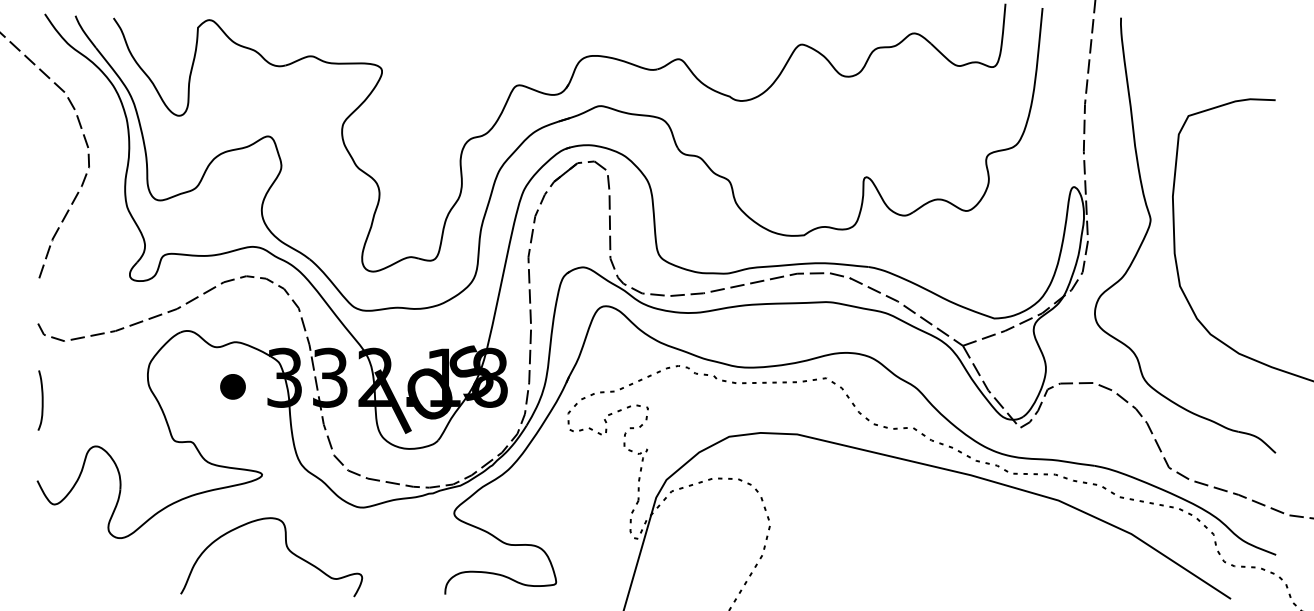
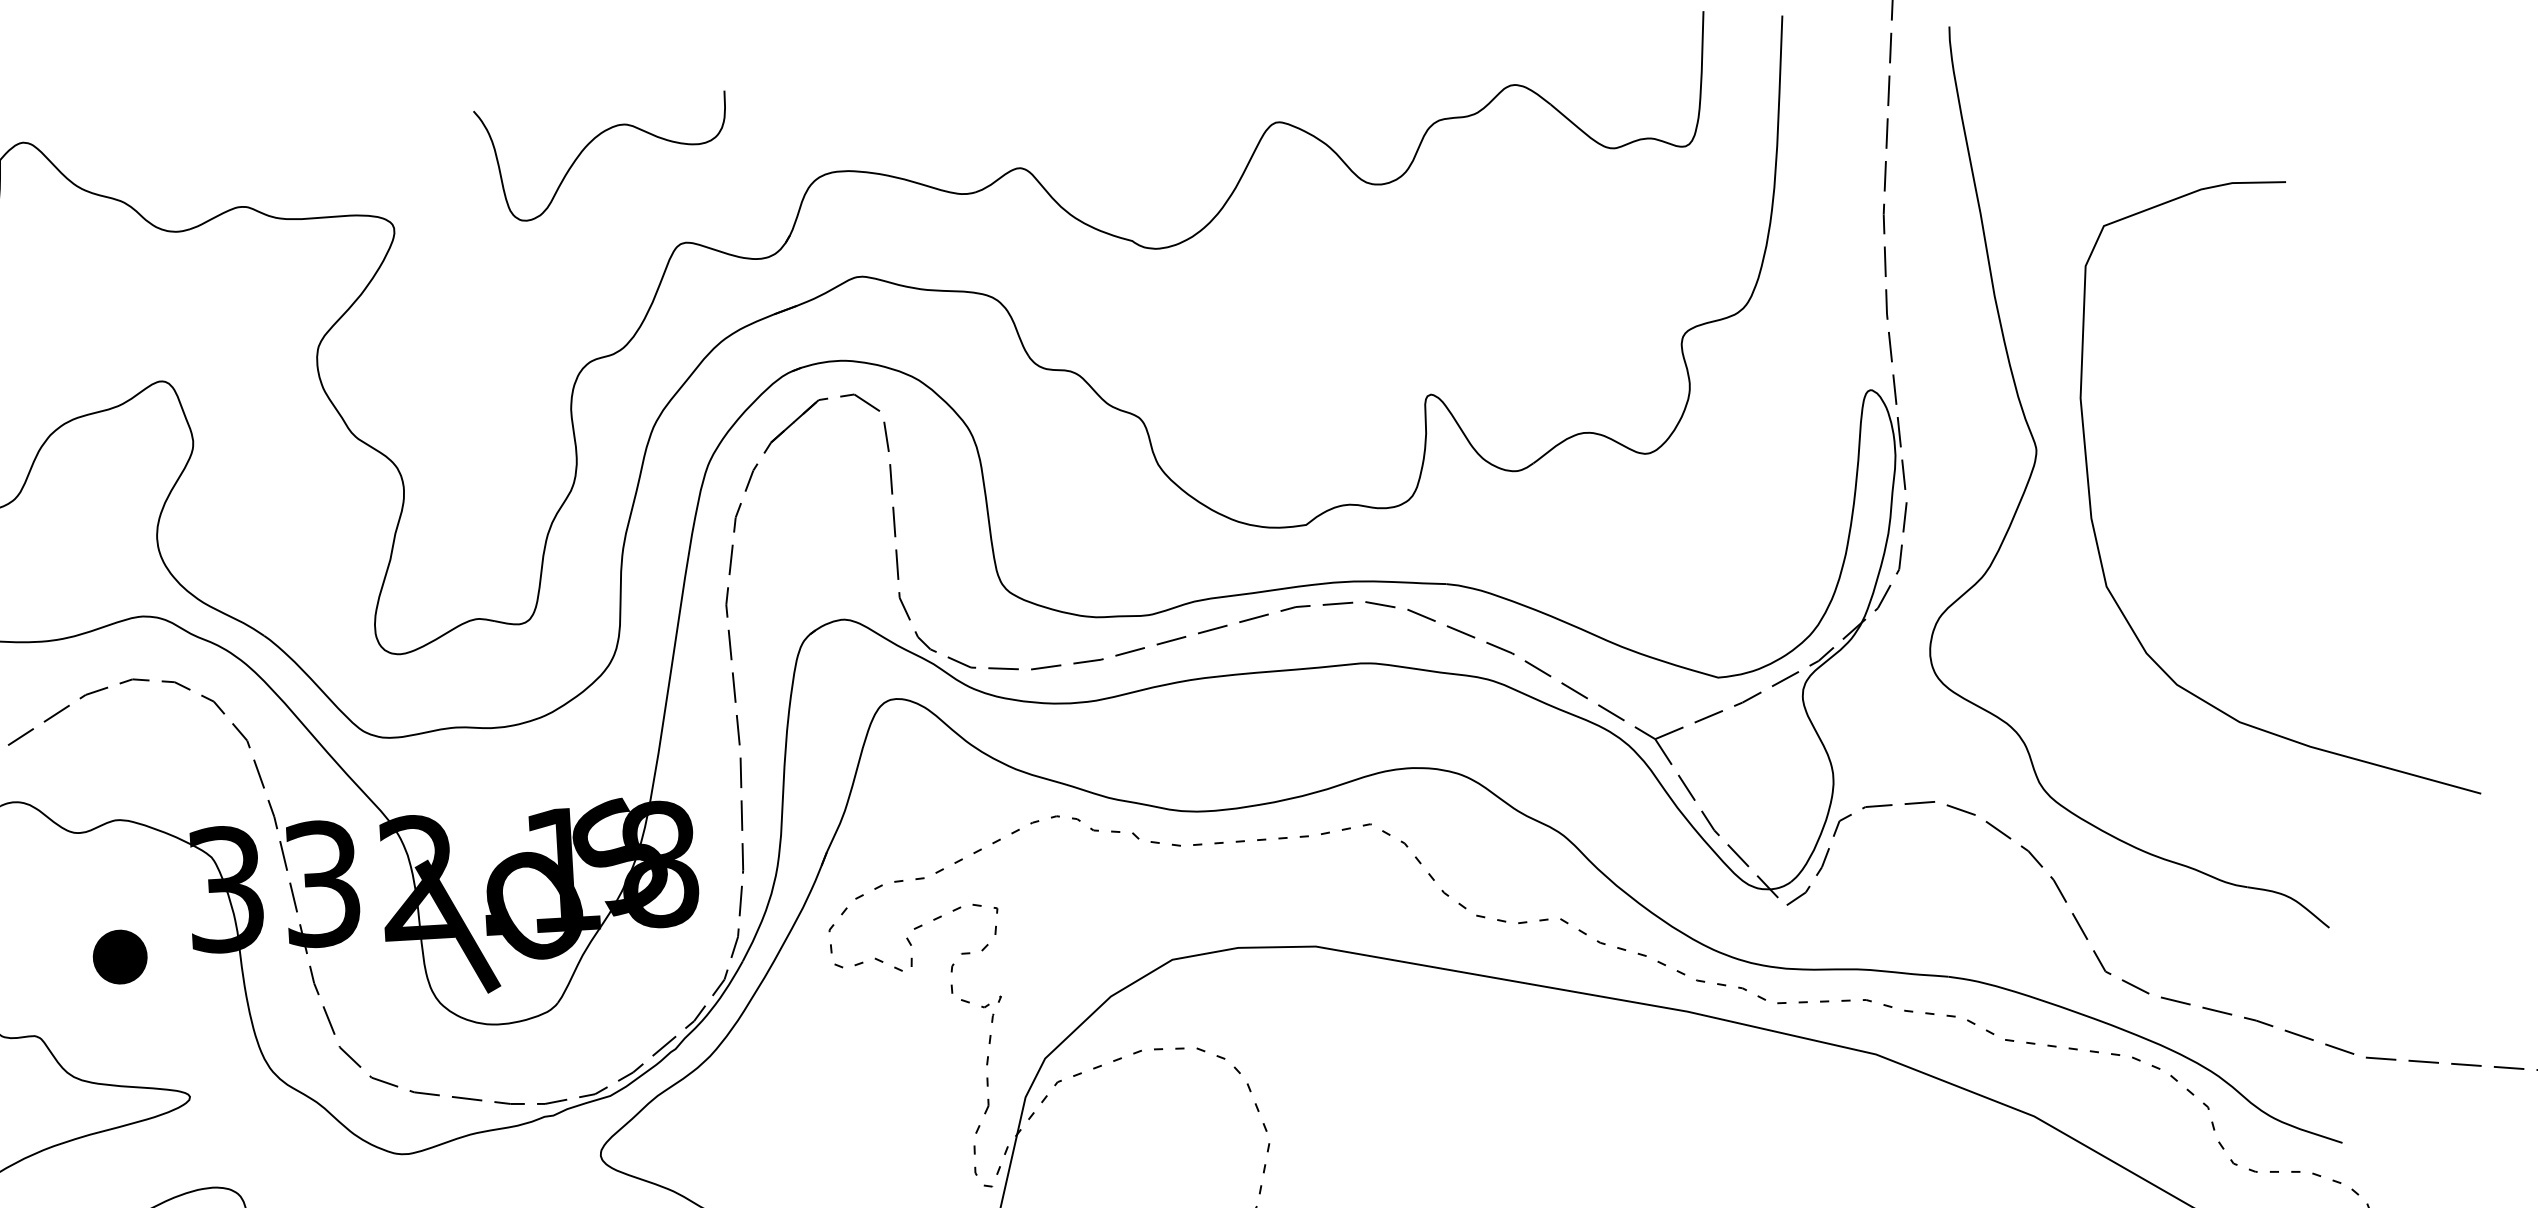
curve: (477, 36) -> (591, 144), added
part: (232, 386) -> (119, 956), moved

